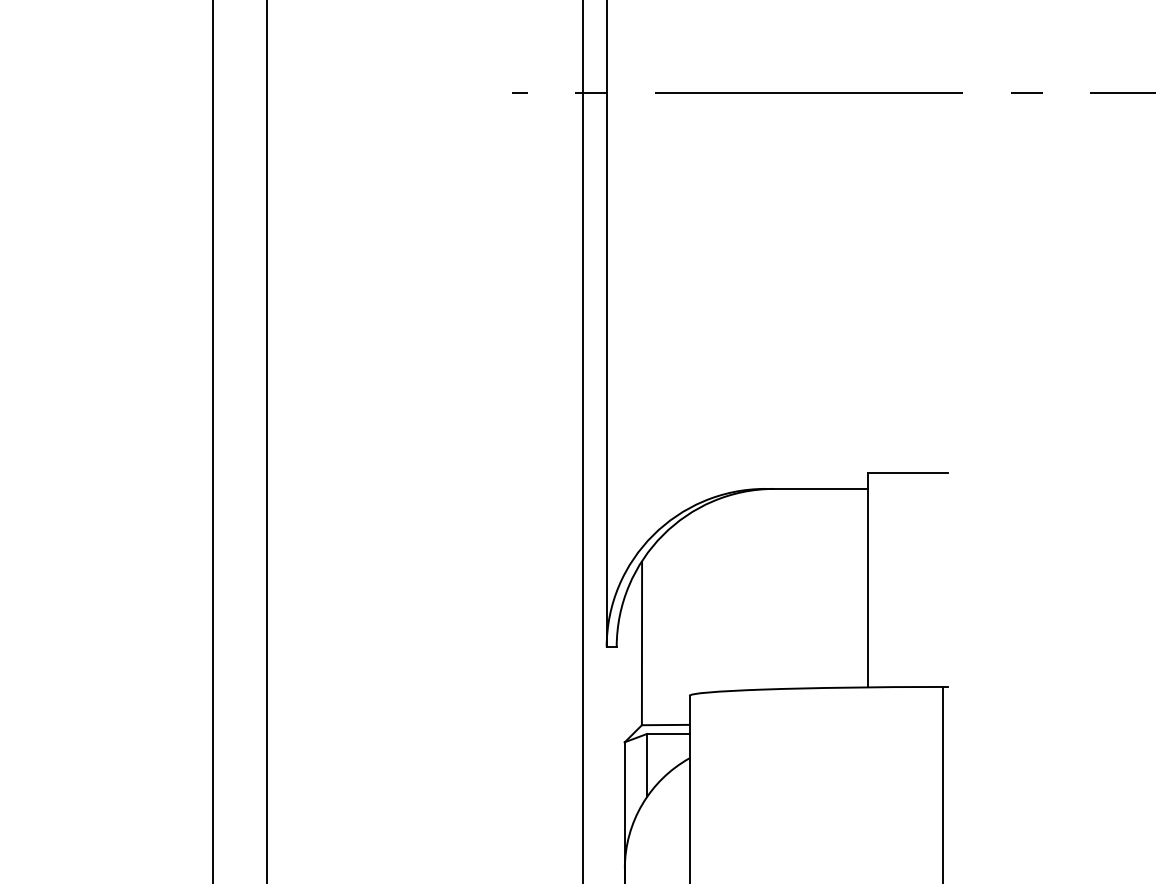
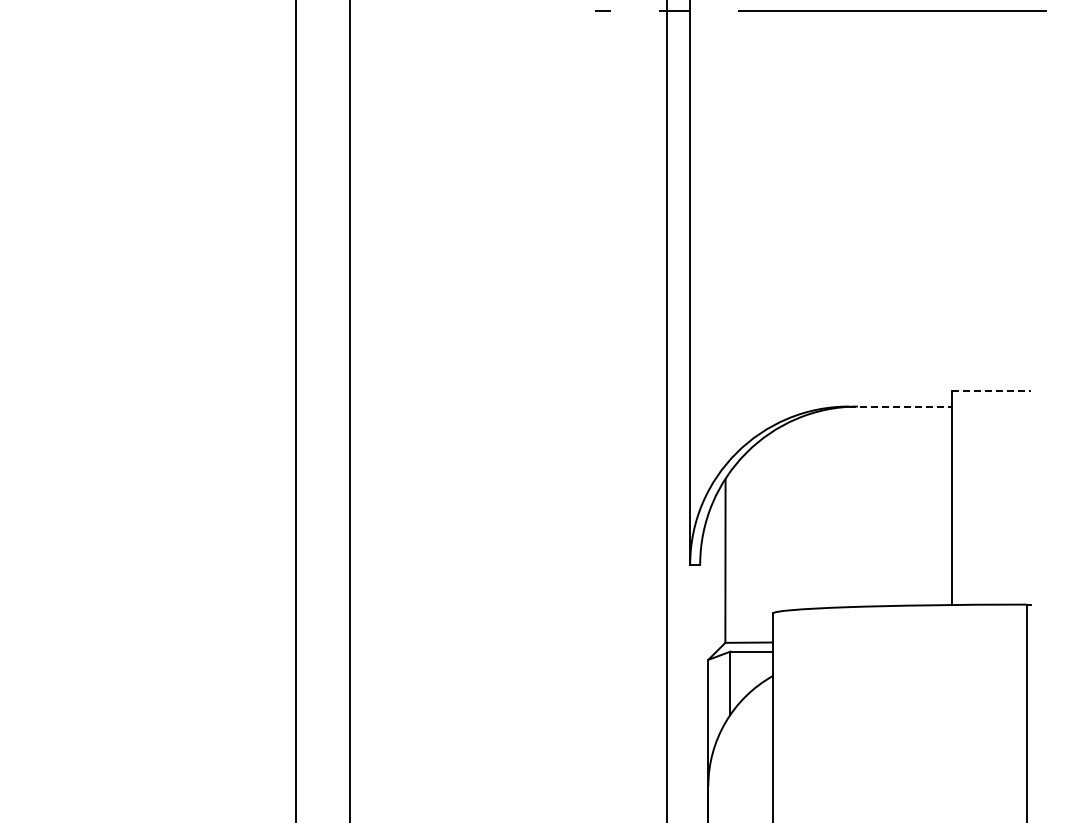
line: (907, 473) -> (990, 391), solid -> dashed
line: (817, 488) -> (900, 406), solid -> dashed

